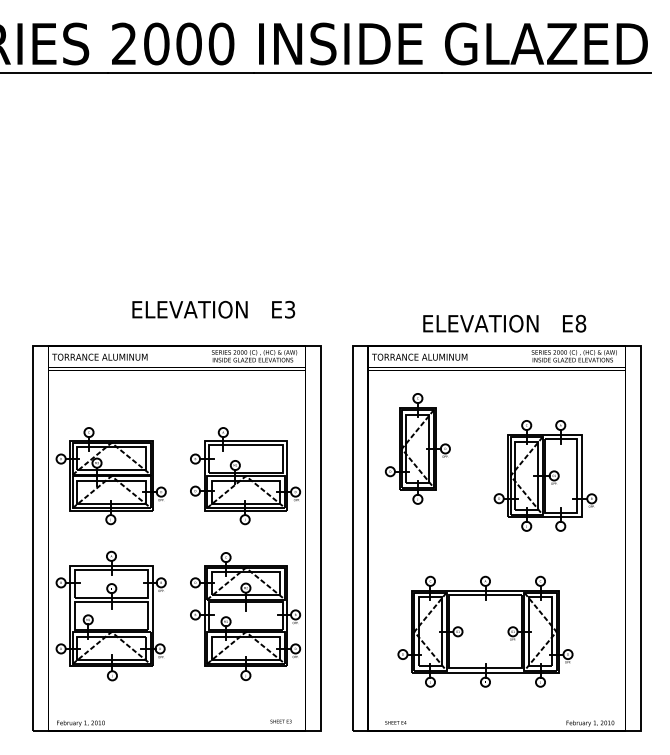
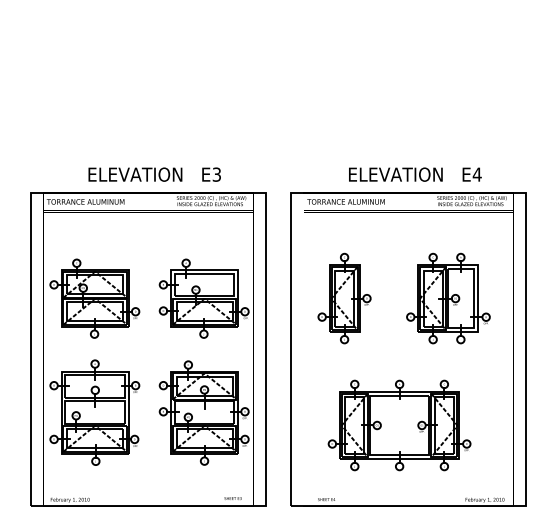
text: (213, 309) -> (154, 174), moved
text: (580, 323) -> (476, 174), E8 -> E4
part: (417, 448) -> (344, 298), moved

